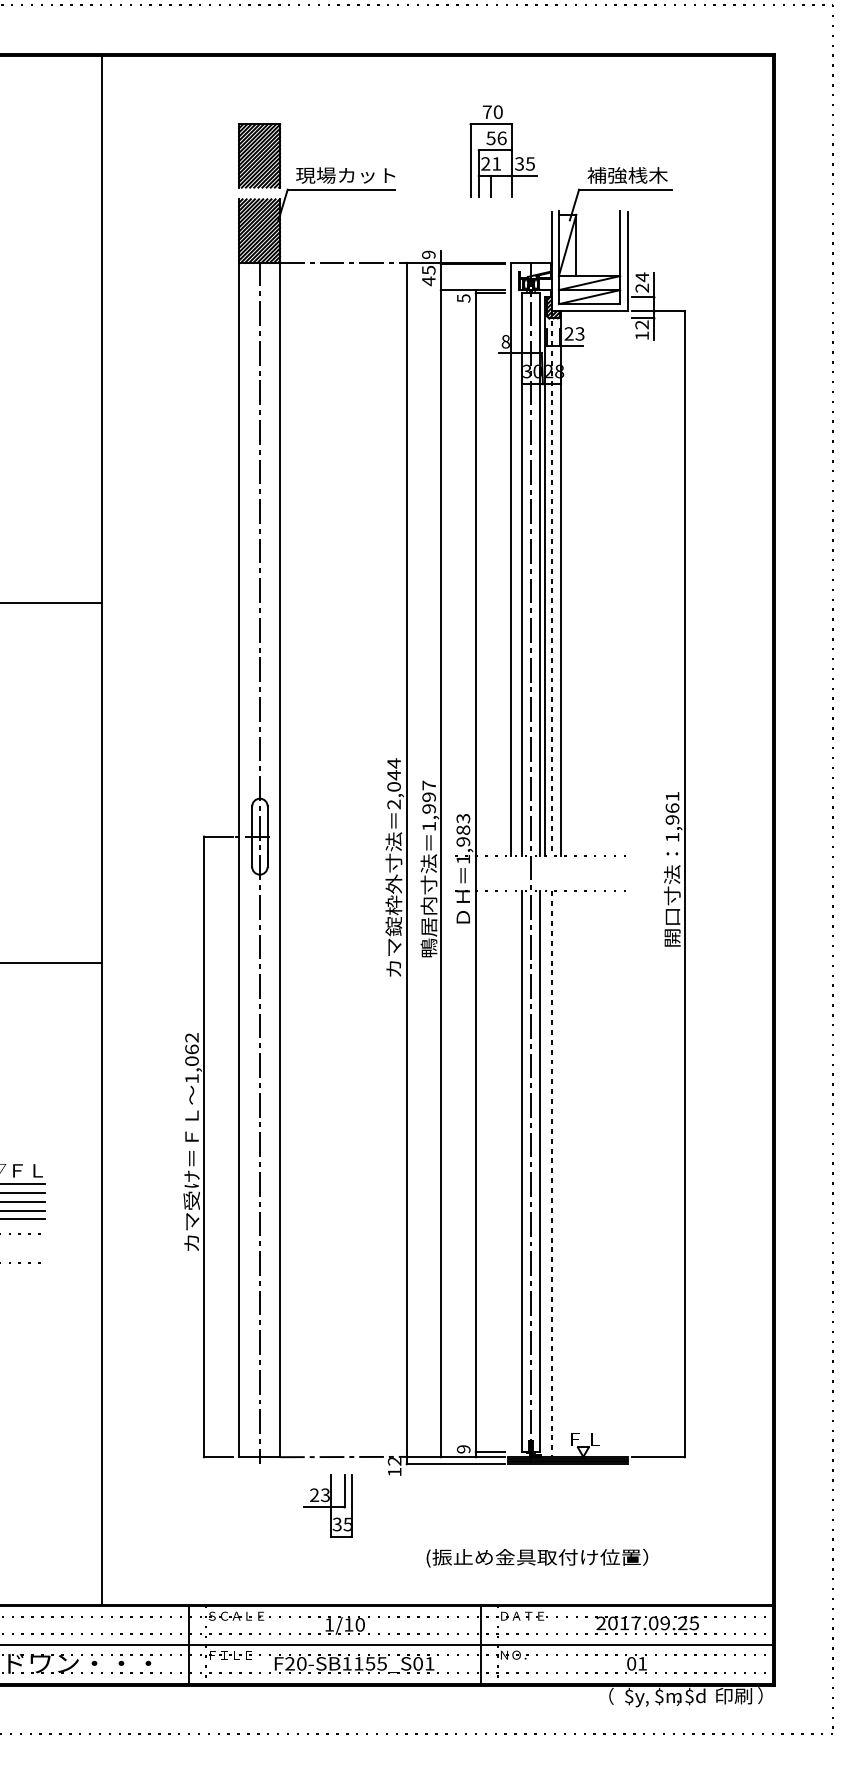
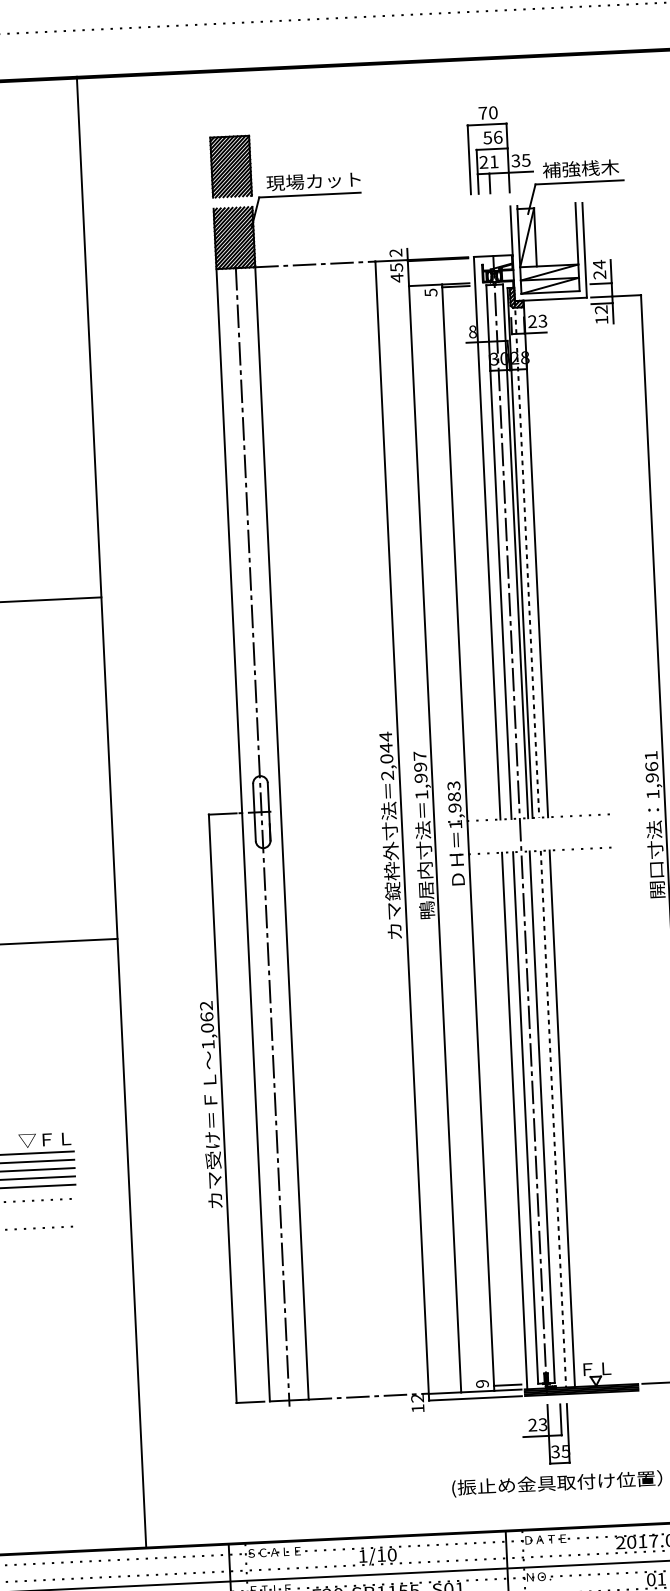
part: (503, 151) -> (500, 149), moved
text: (428, 254) -> (395, 252), 9 -> 2
line: (510, 1174) -> (514, 1121), added
line: (560, 1174) -> (561, 1119), added
part: (327, 1505) -> (545, 1434), moved

